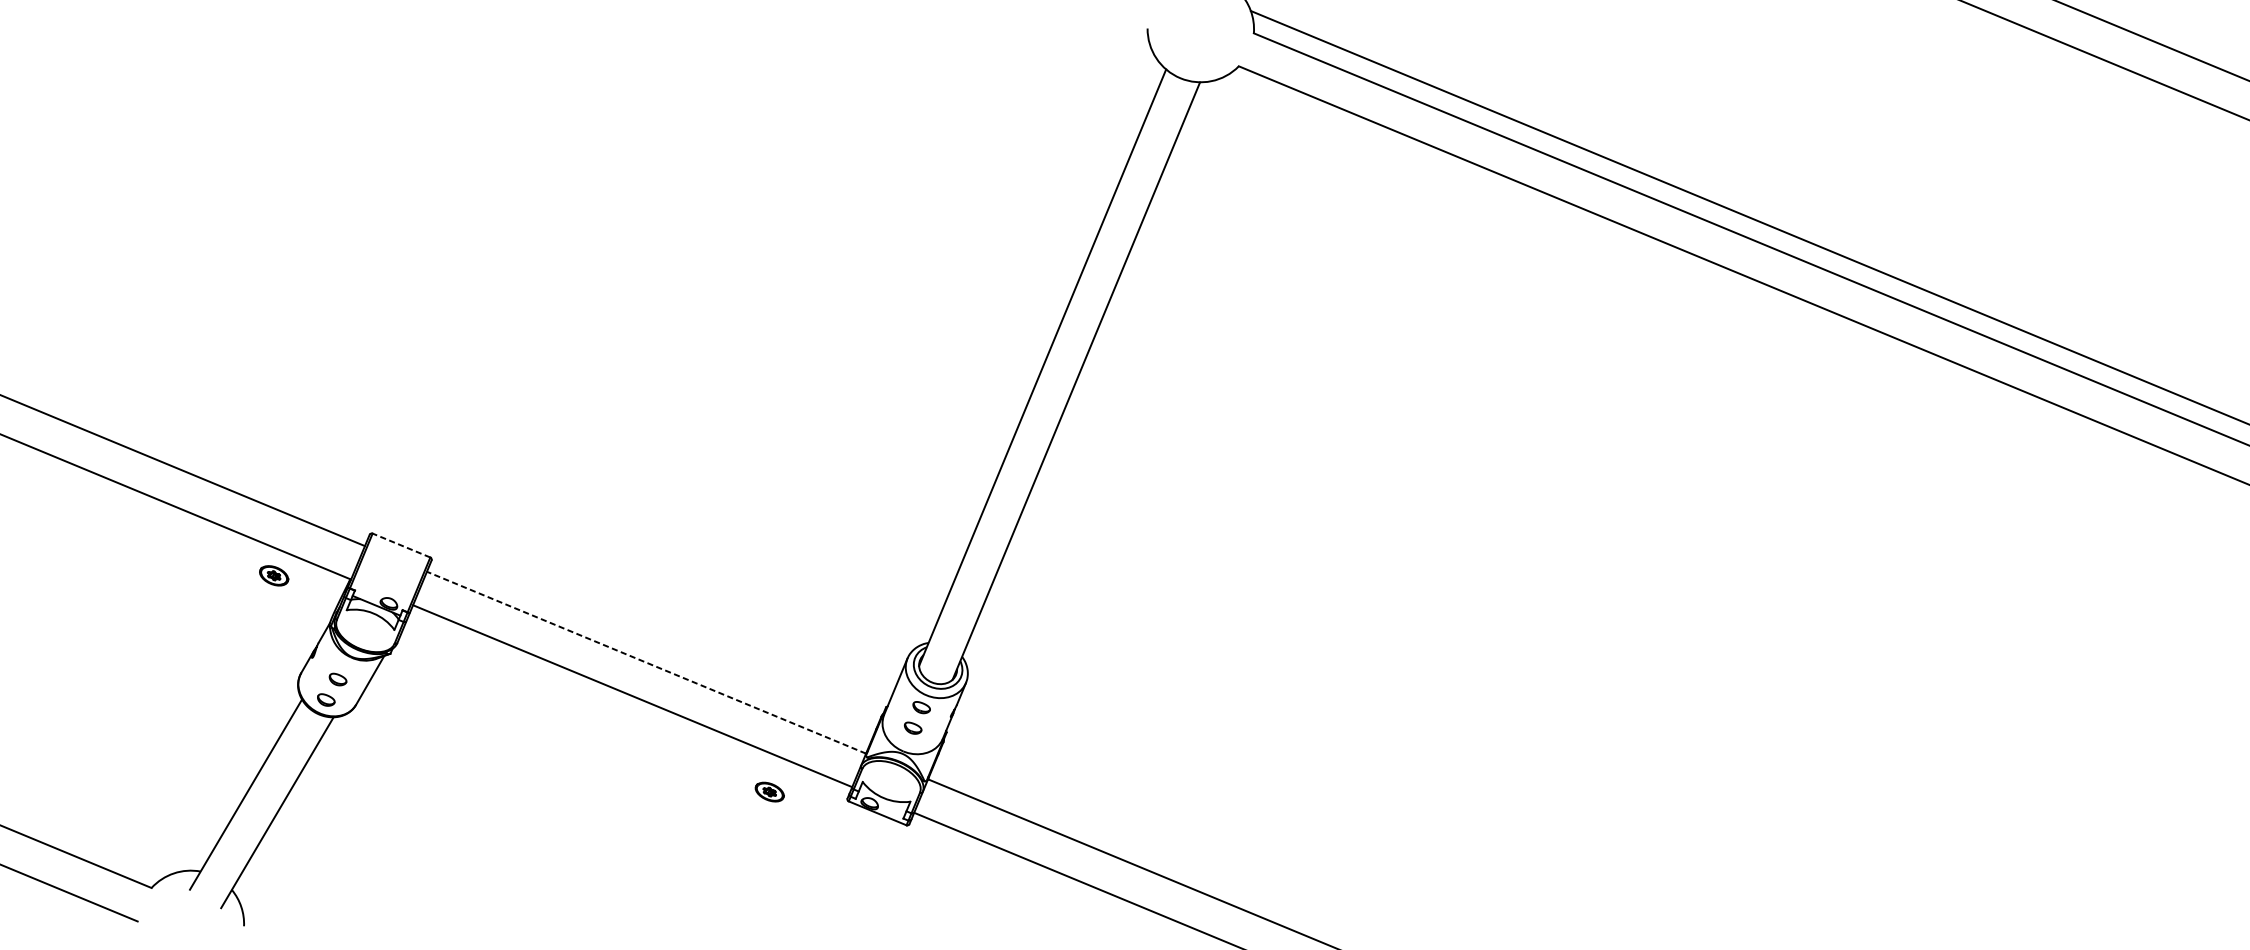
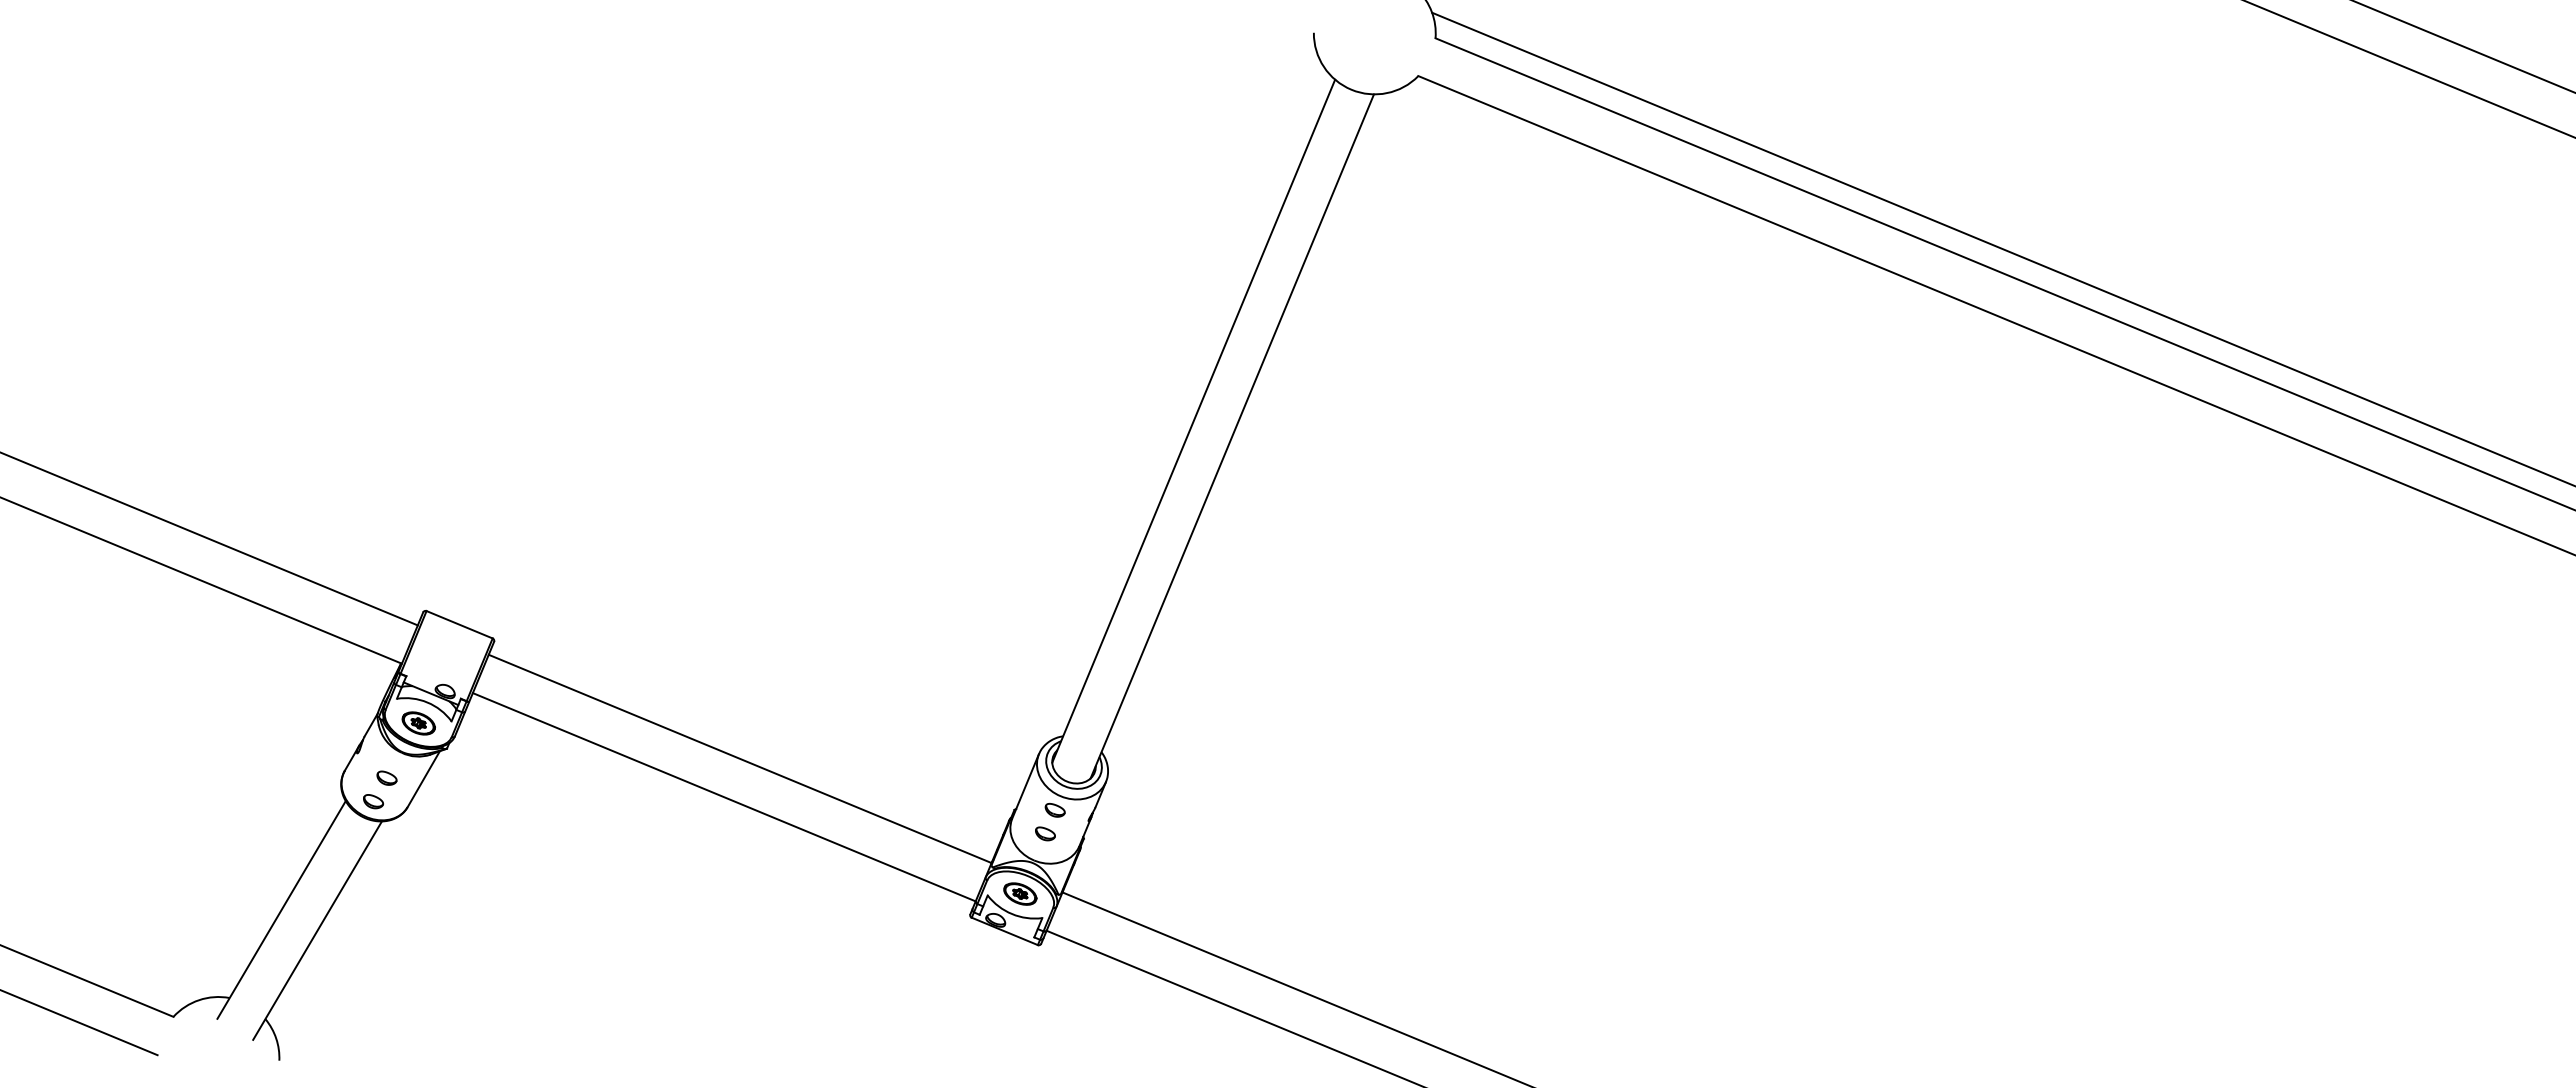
line: (401, 545) -> (459, 624), dashed -> solid
part: (273, 575) -> (418, 723), moved
line: (645, 662) -> (739, 758), dashed -> solid
part: (769, 791) -> (1020, 893), moved

